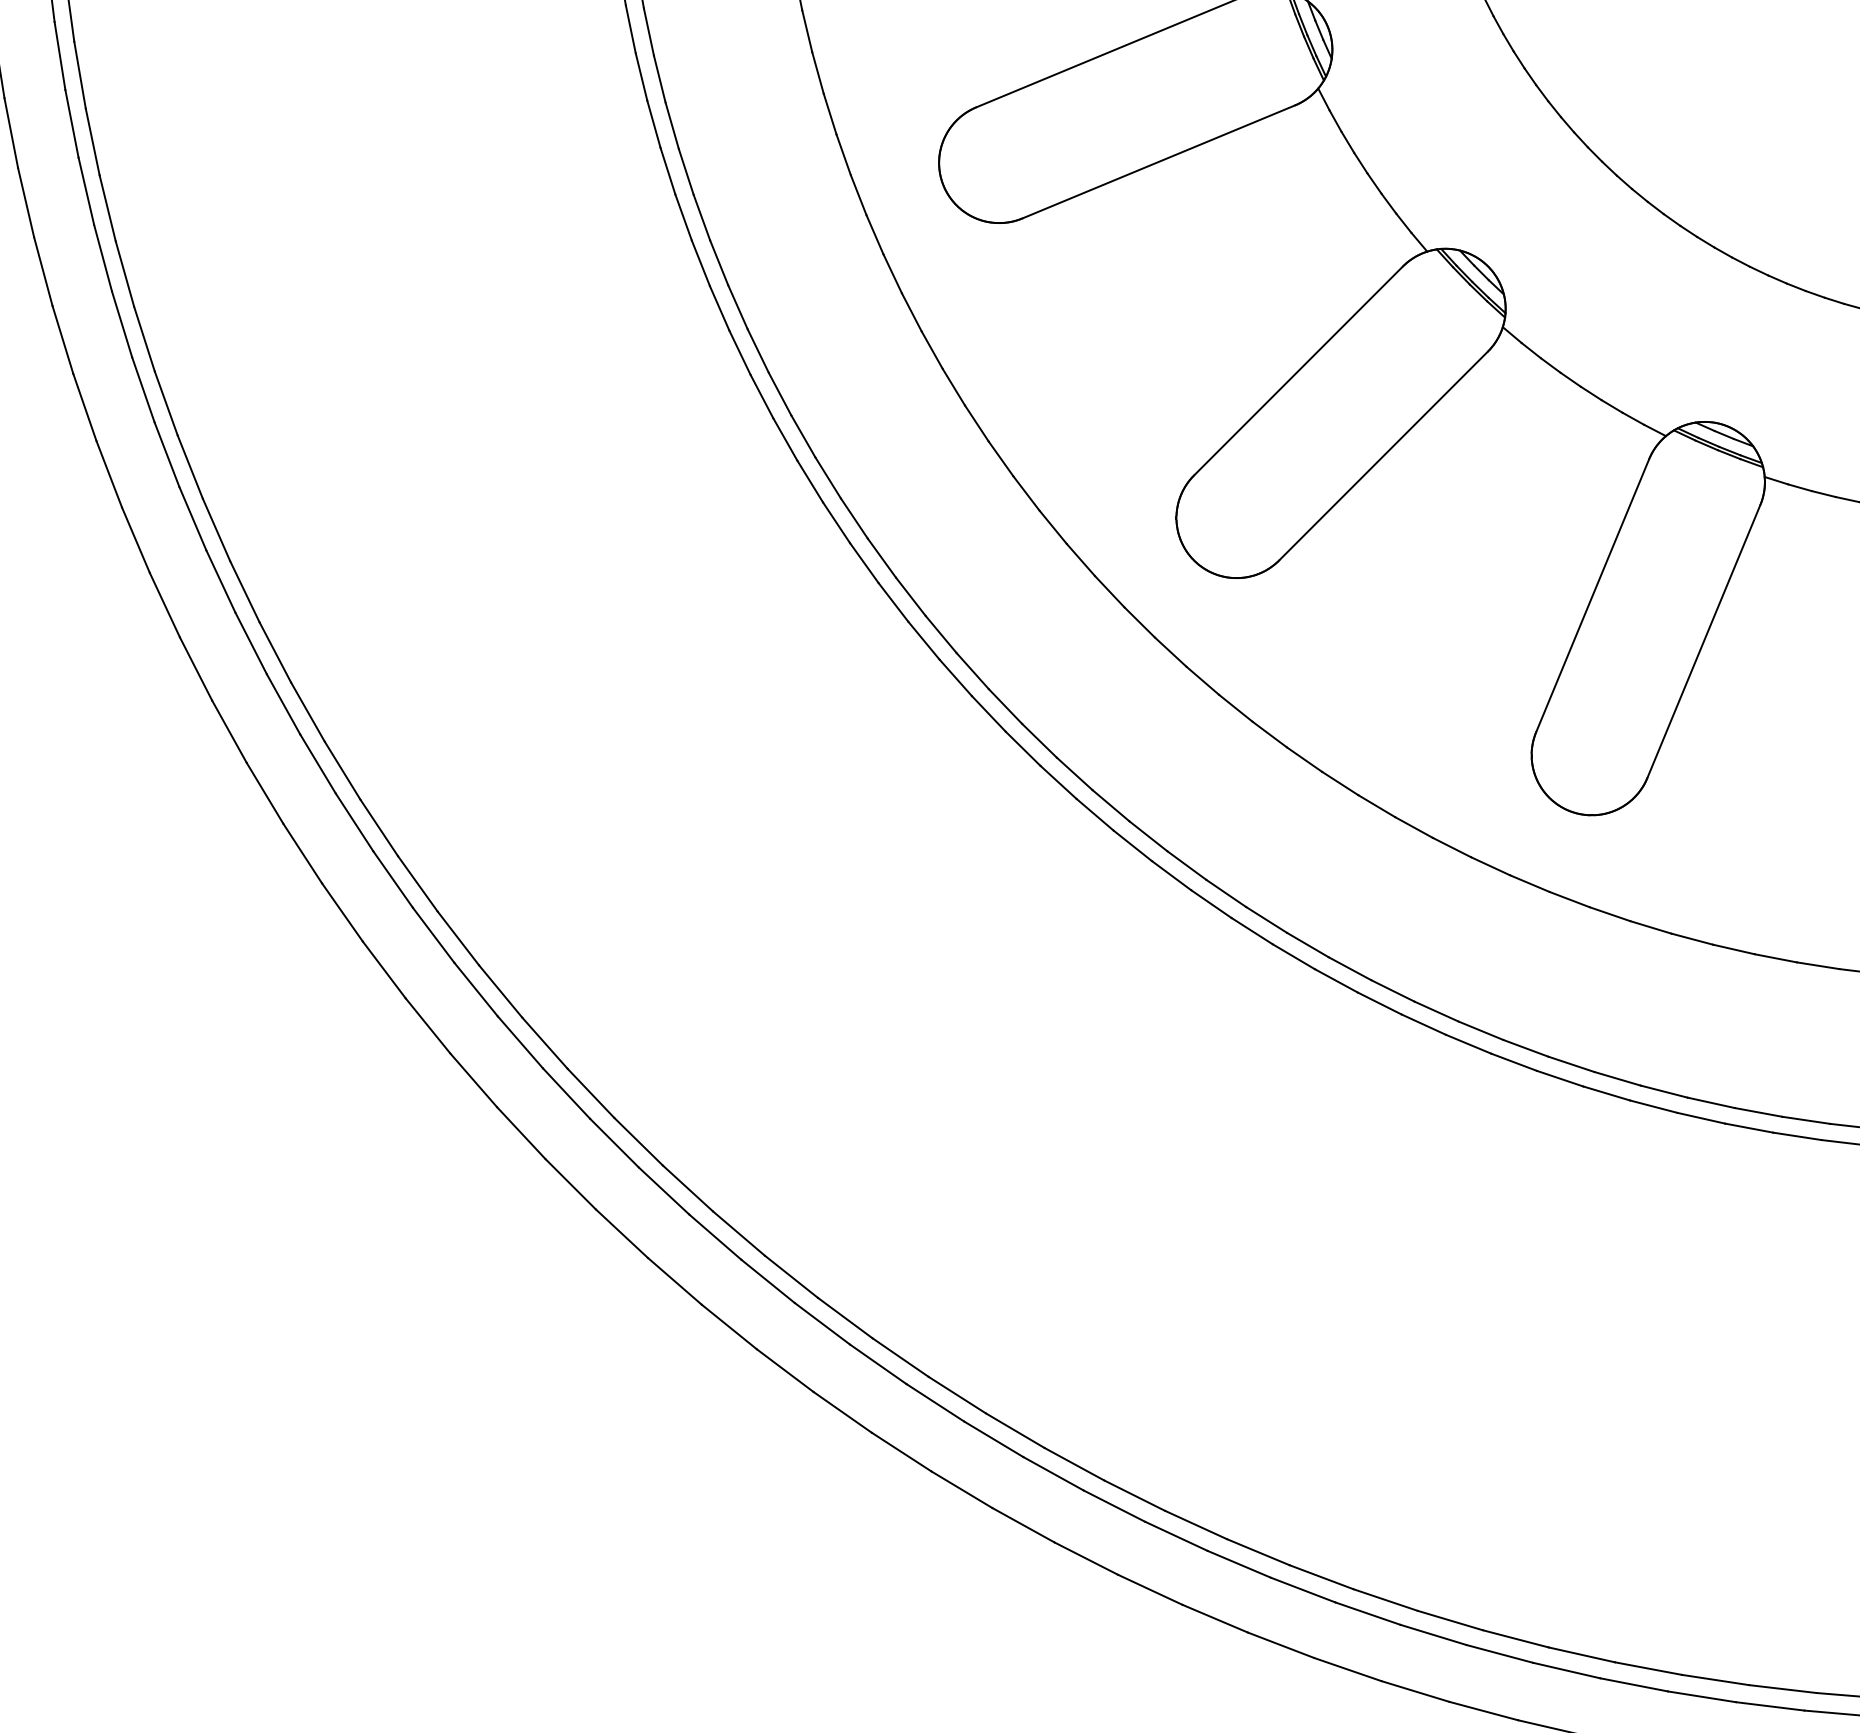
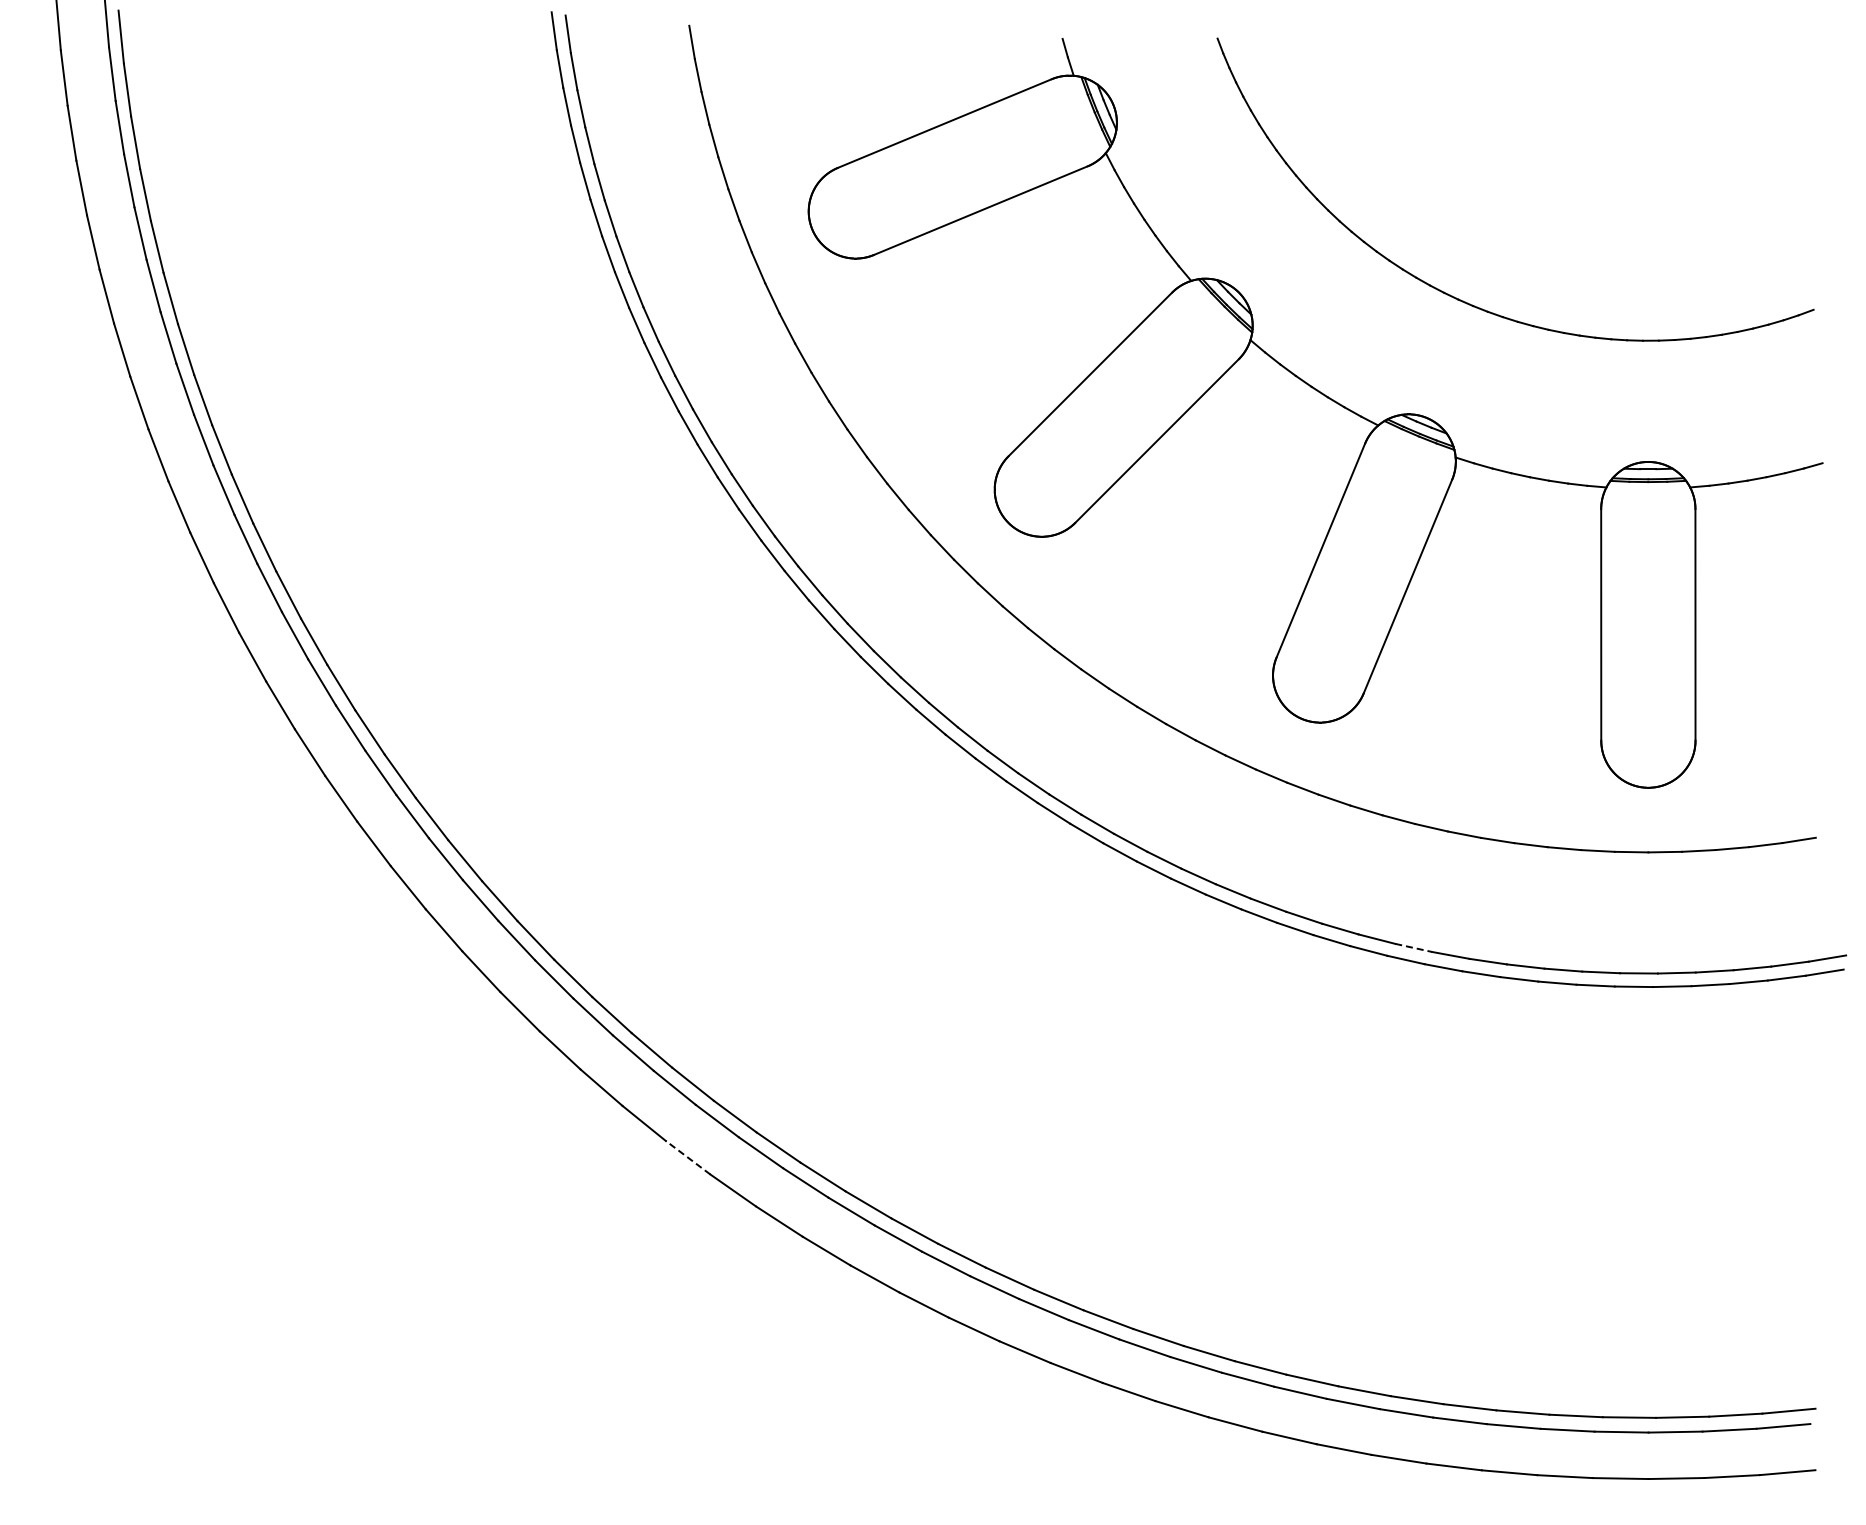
line: (1710, 1102) -> (1413, 947), solid -> dashed
line: (785, 1370) -> (688, 1157), solid -> dashed

